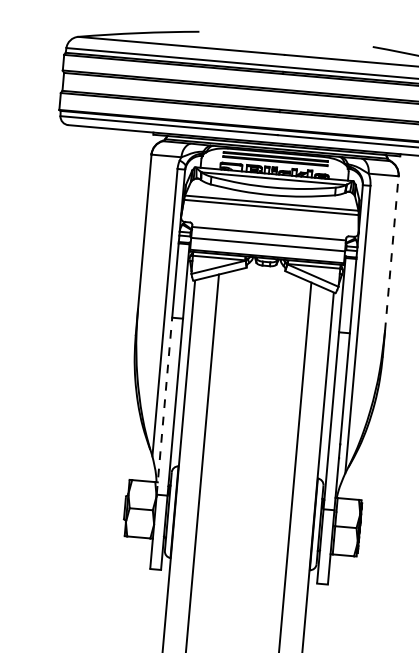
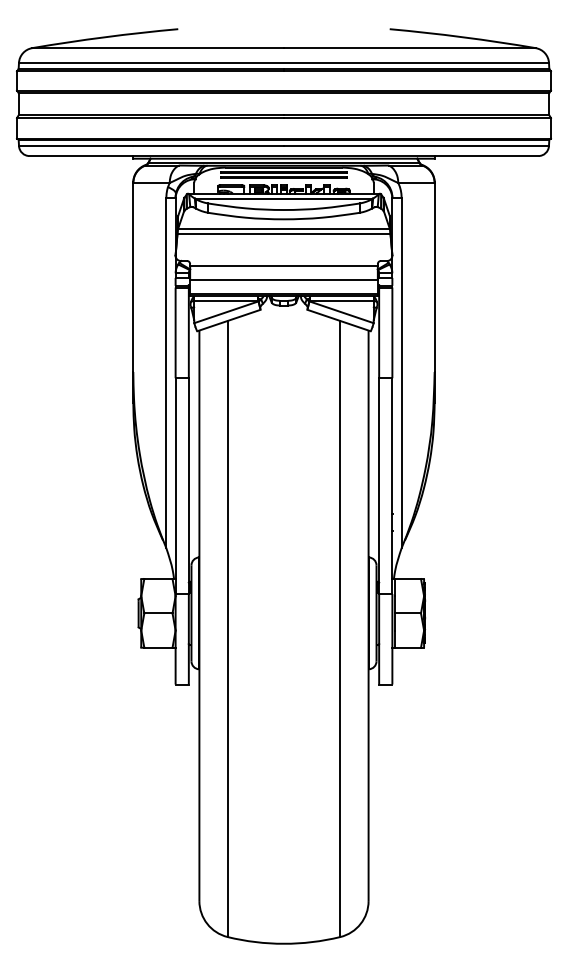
line: (391, 253) -> (434, 277), dashed -> solid
line: (164, 406) -> (175, 486), dashed -> solid

